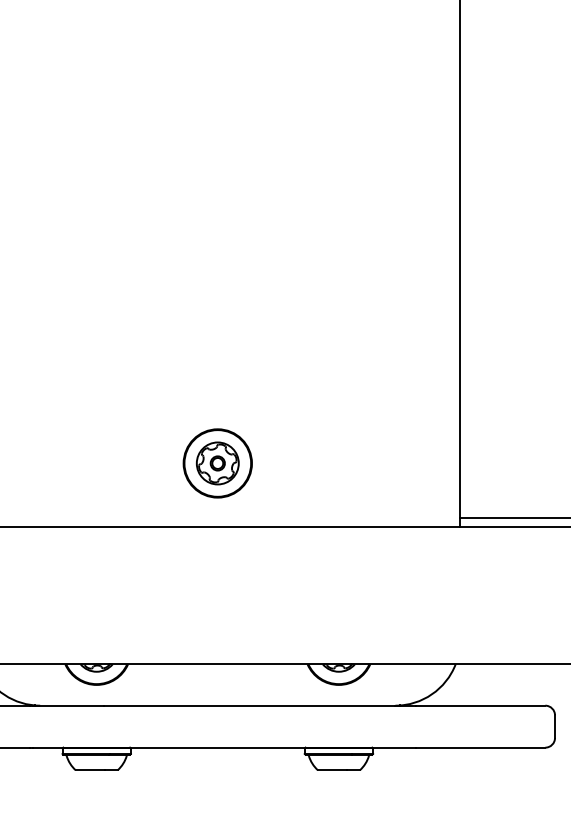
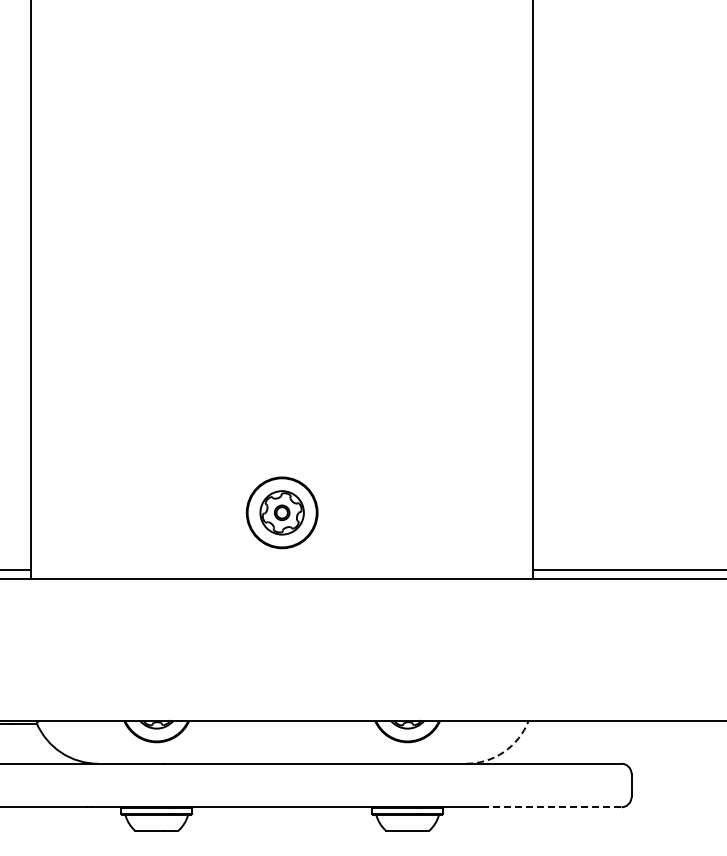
arc: (432, 694) -> (504, 752), solid -> dashed
line: (480, 747) -> (554, 807), solid -> dashed

